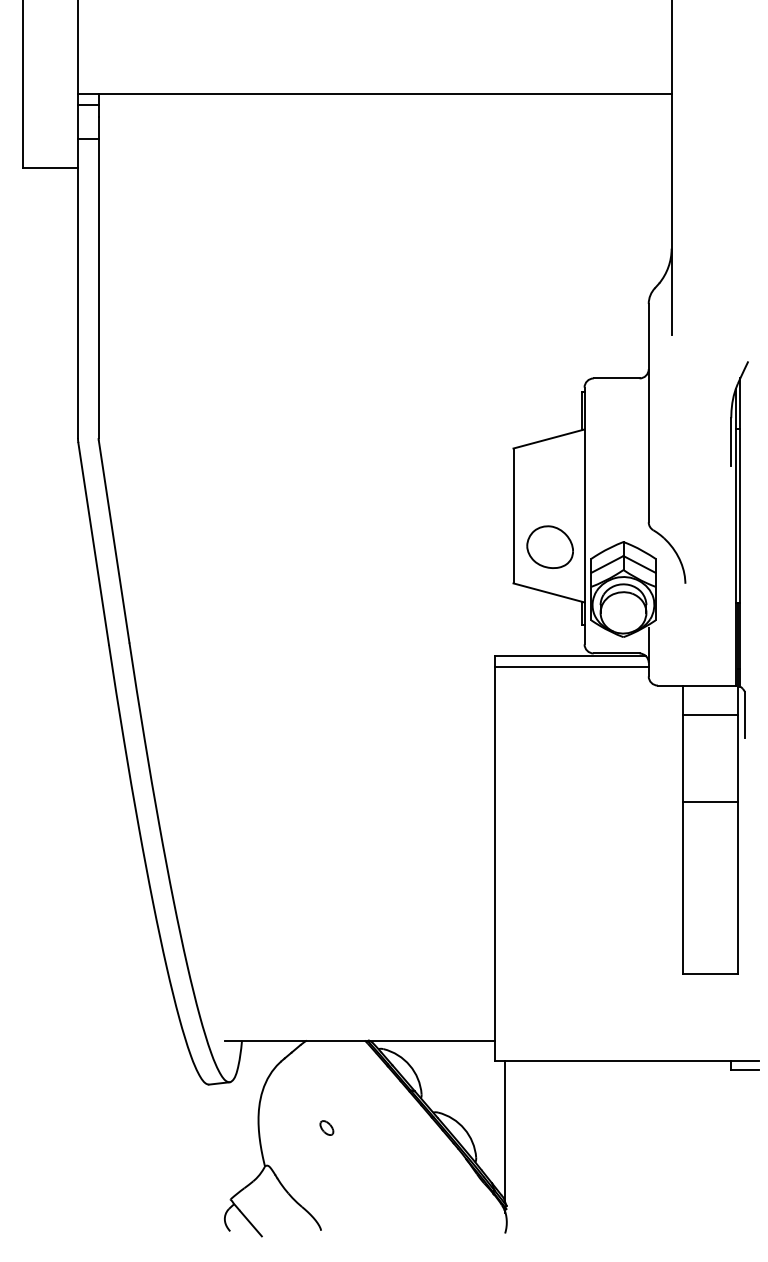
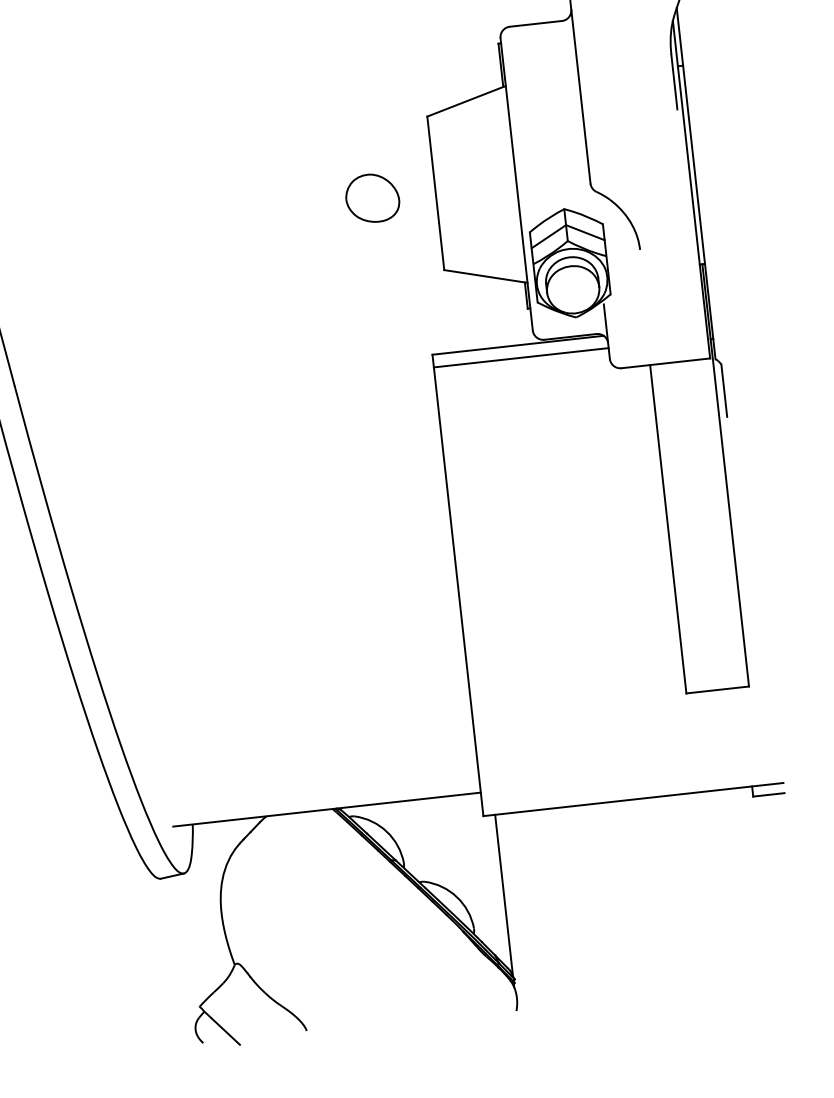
part: (549, 546) -> (371, 197), moved
line: (710, 714) -> (684, 394), removed
line: (710, 801) -> (695, 493), removed
part: (326, 1127) -> (299, 912), removed

